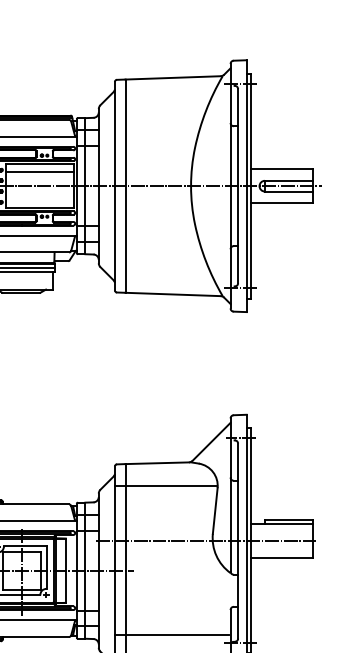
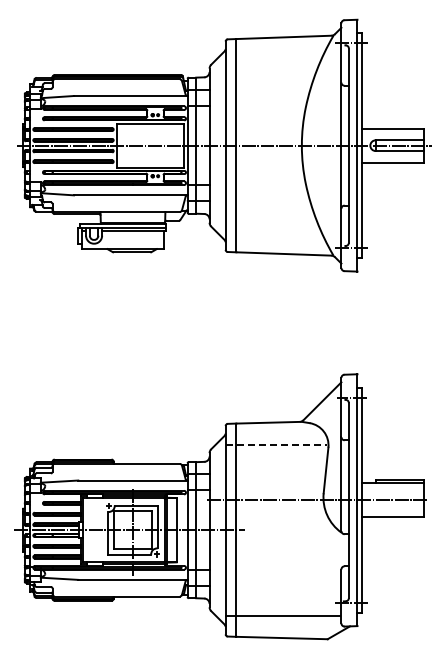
line: (39, 172) -> (150, 131), removed
line: (165, 486) -> (276, 445), solid -> dashed
line: (171, 635) -> (282, 594), removed

